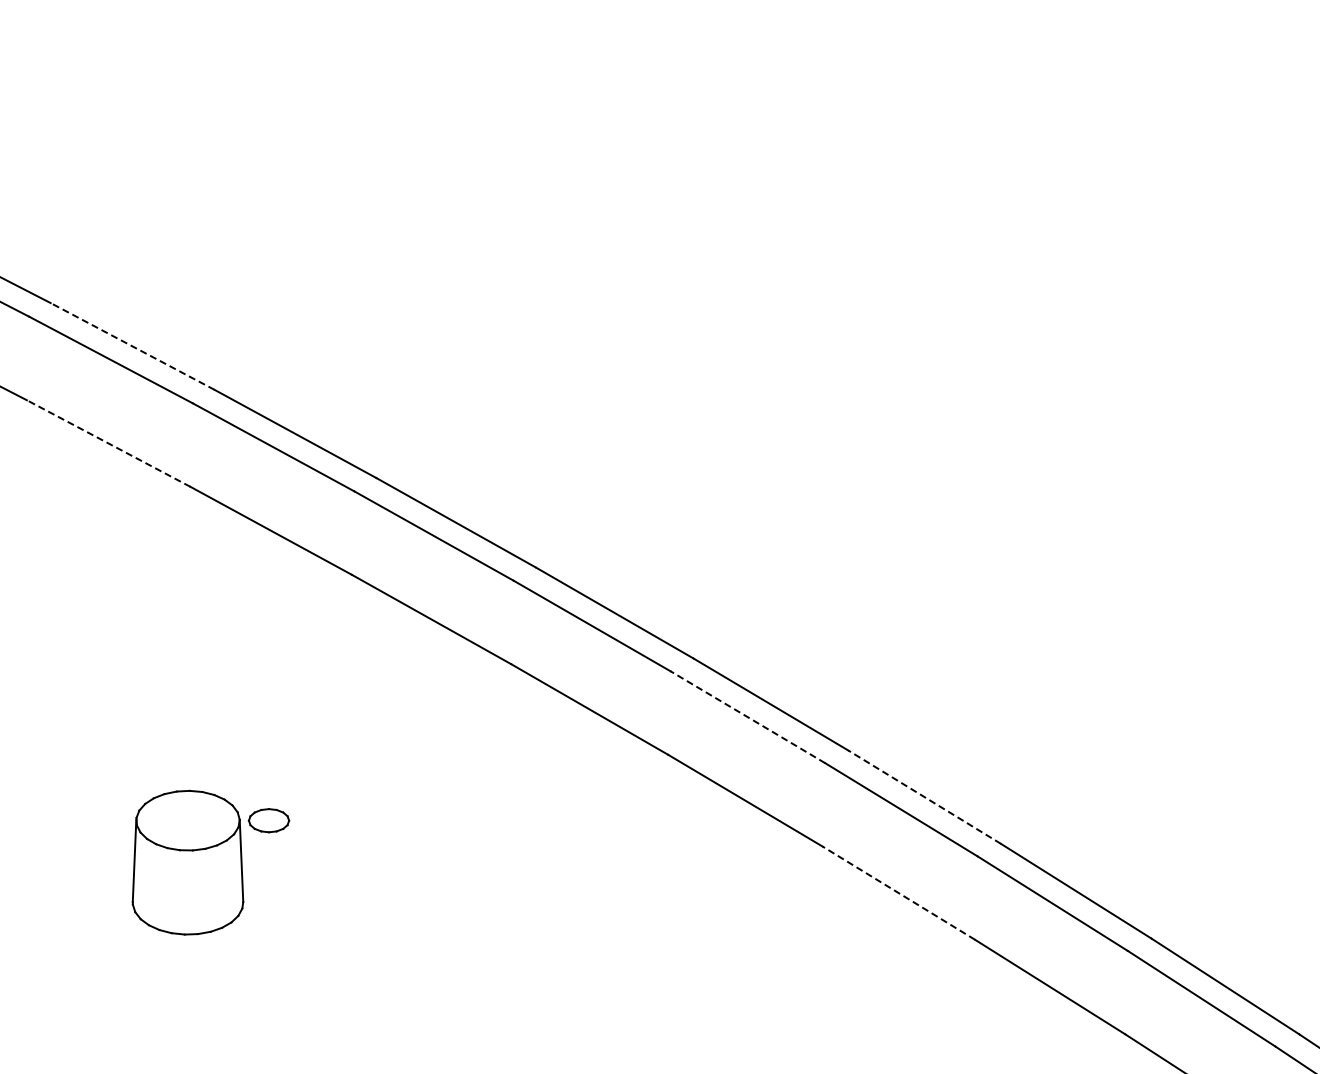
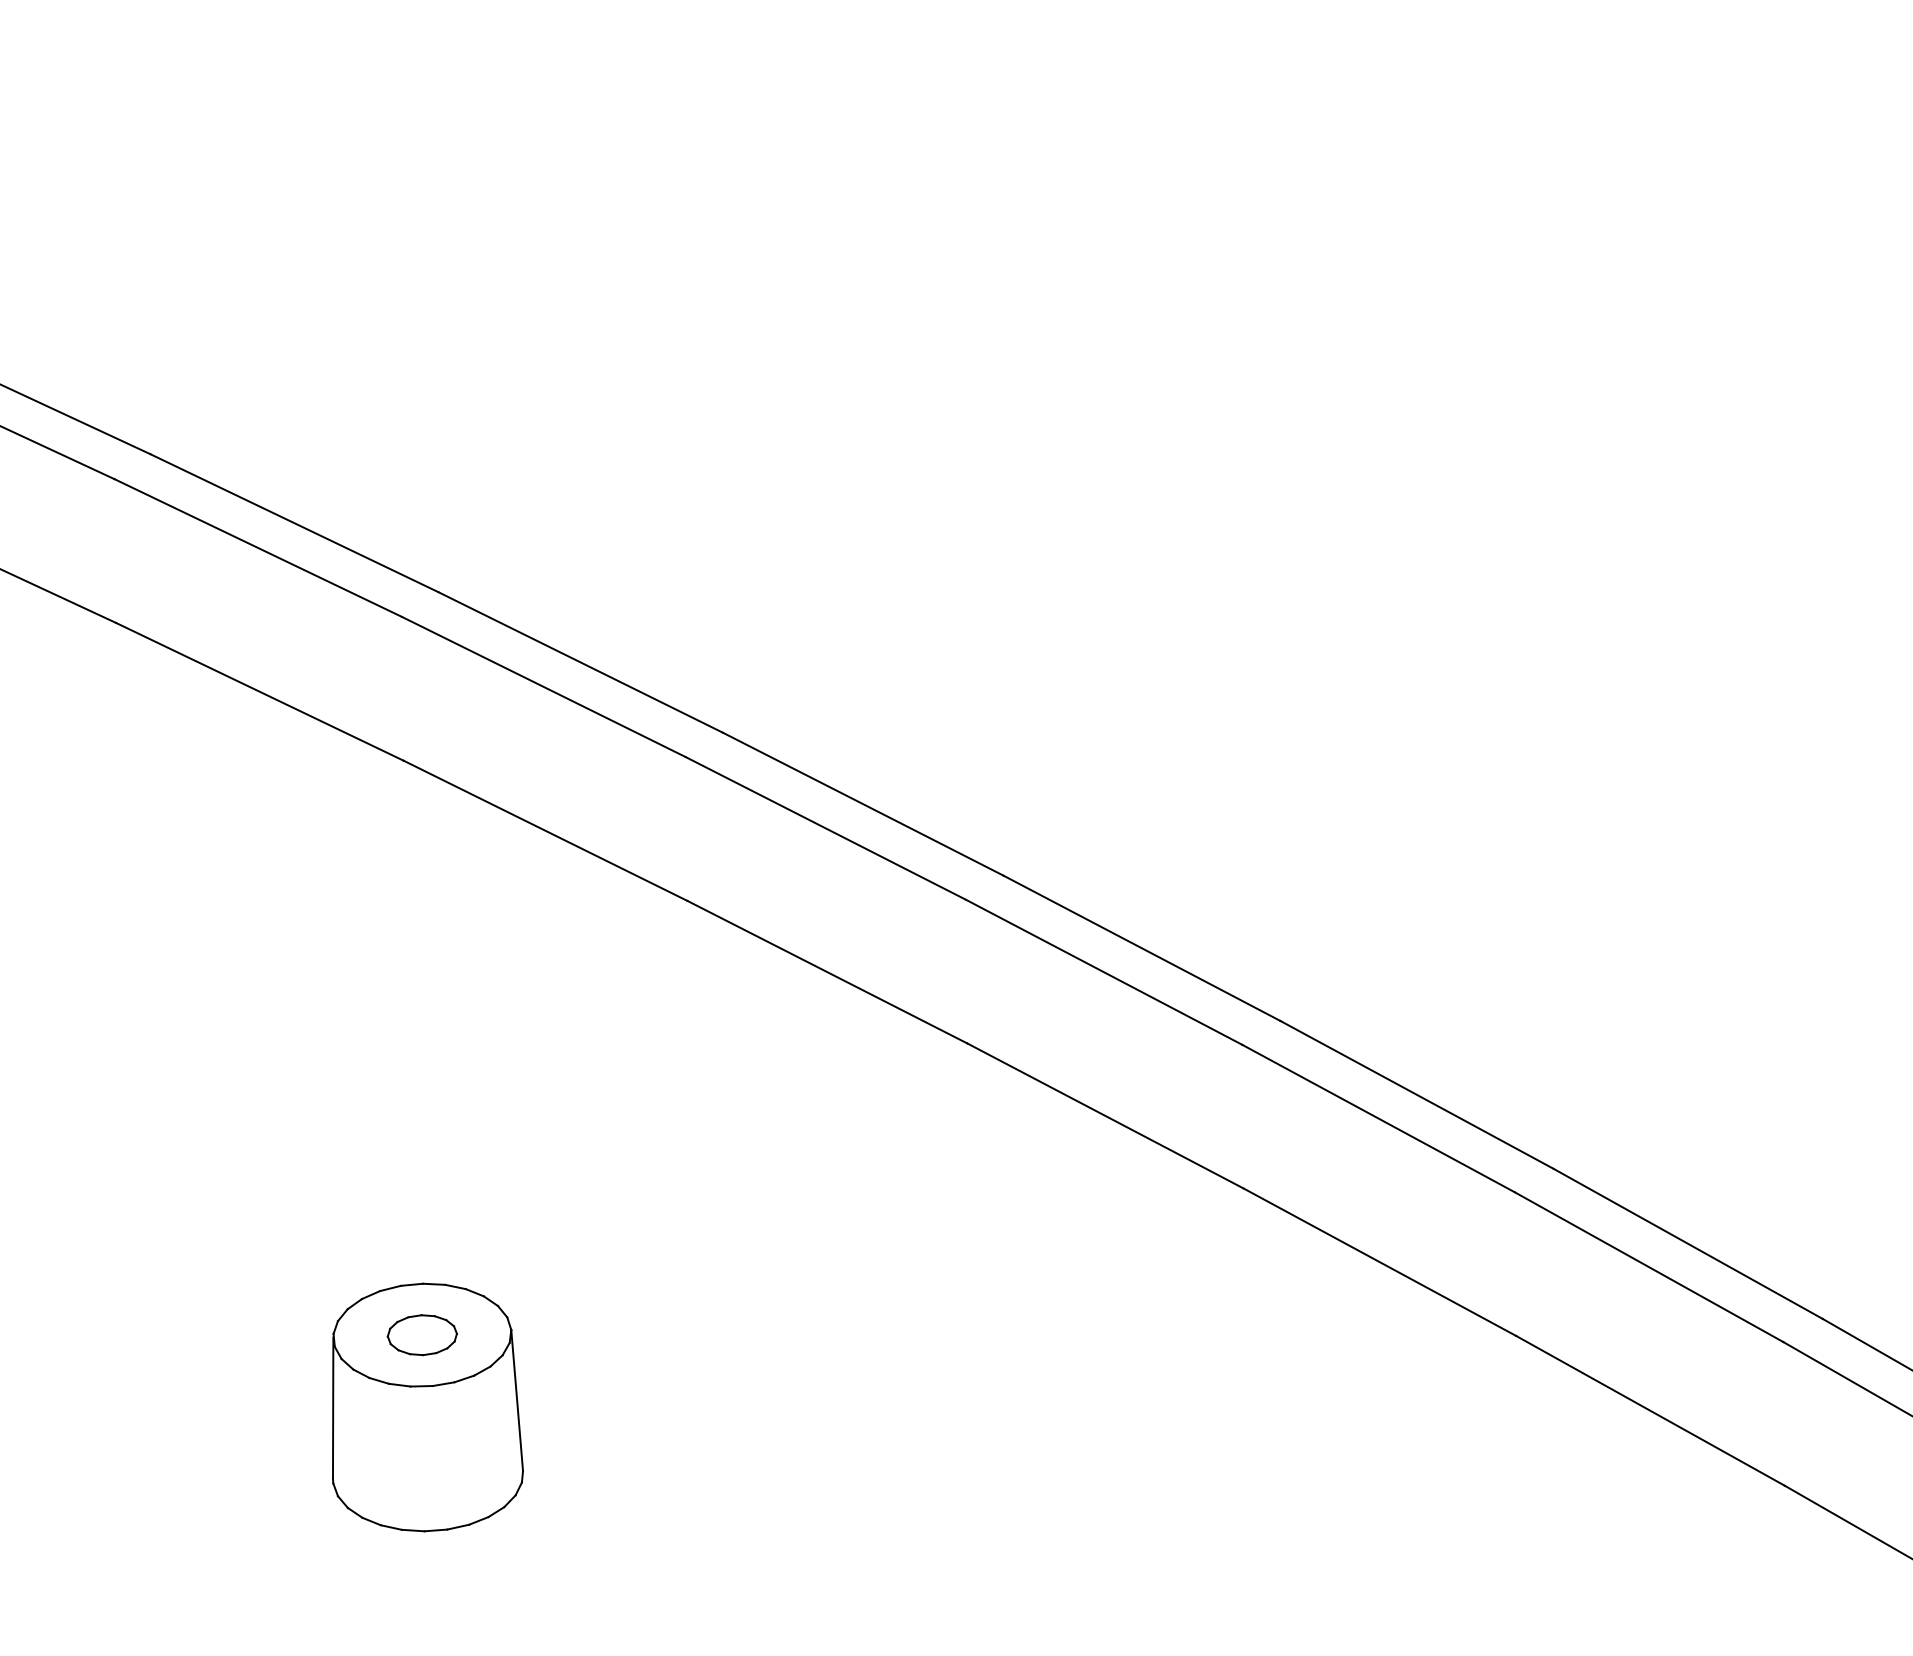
line: (132, 346) -> (294, 523), dashed -> solid
line: (108, 443) -> (259, 691), dashed -> solid
line: (747, 717) -> (1377, 1118), dashed -> solid
line: (924, 797) -> (1687, 1244), dashed -> solid
part: (268, 820) -> (421, 1334), moved
line: (898, 892) -> (1649, 1409), dashed -> solid

